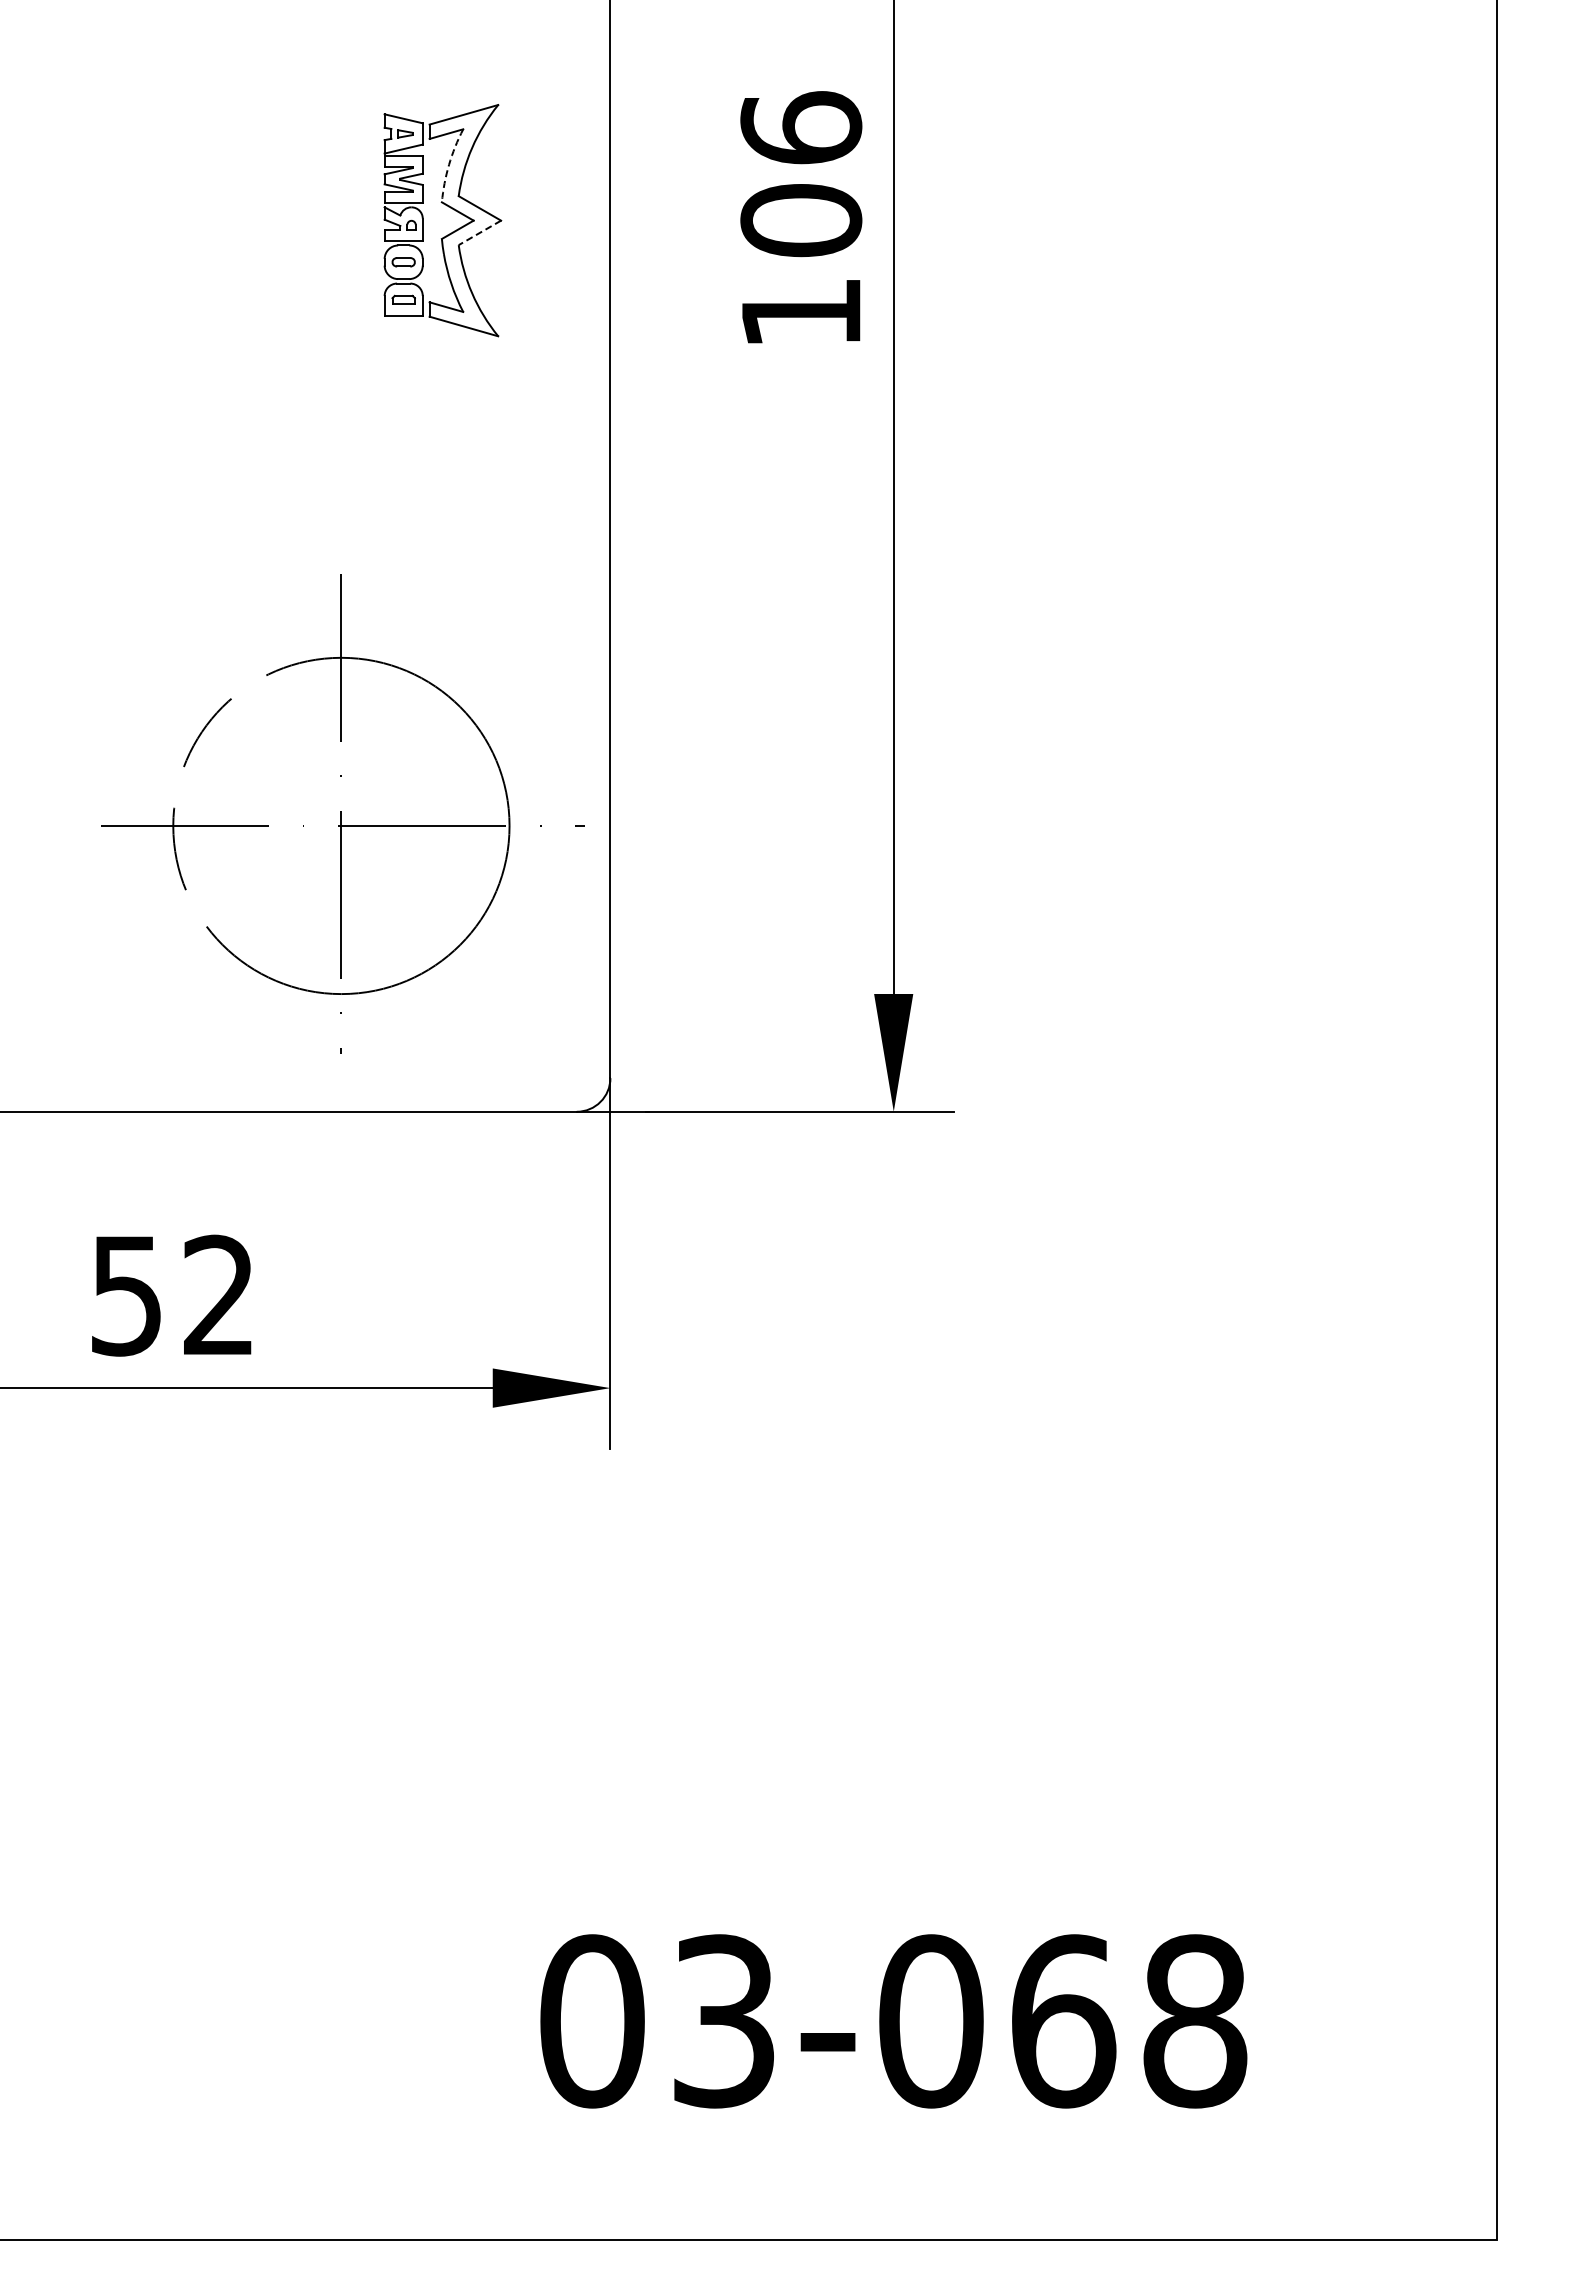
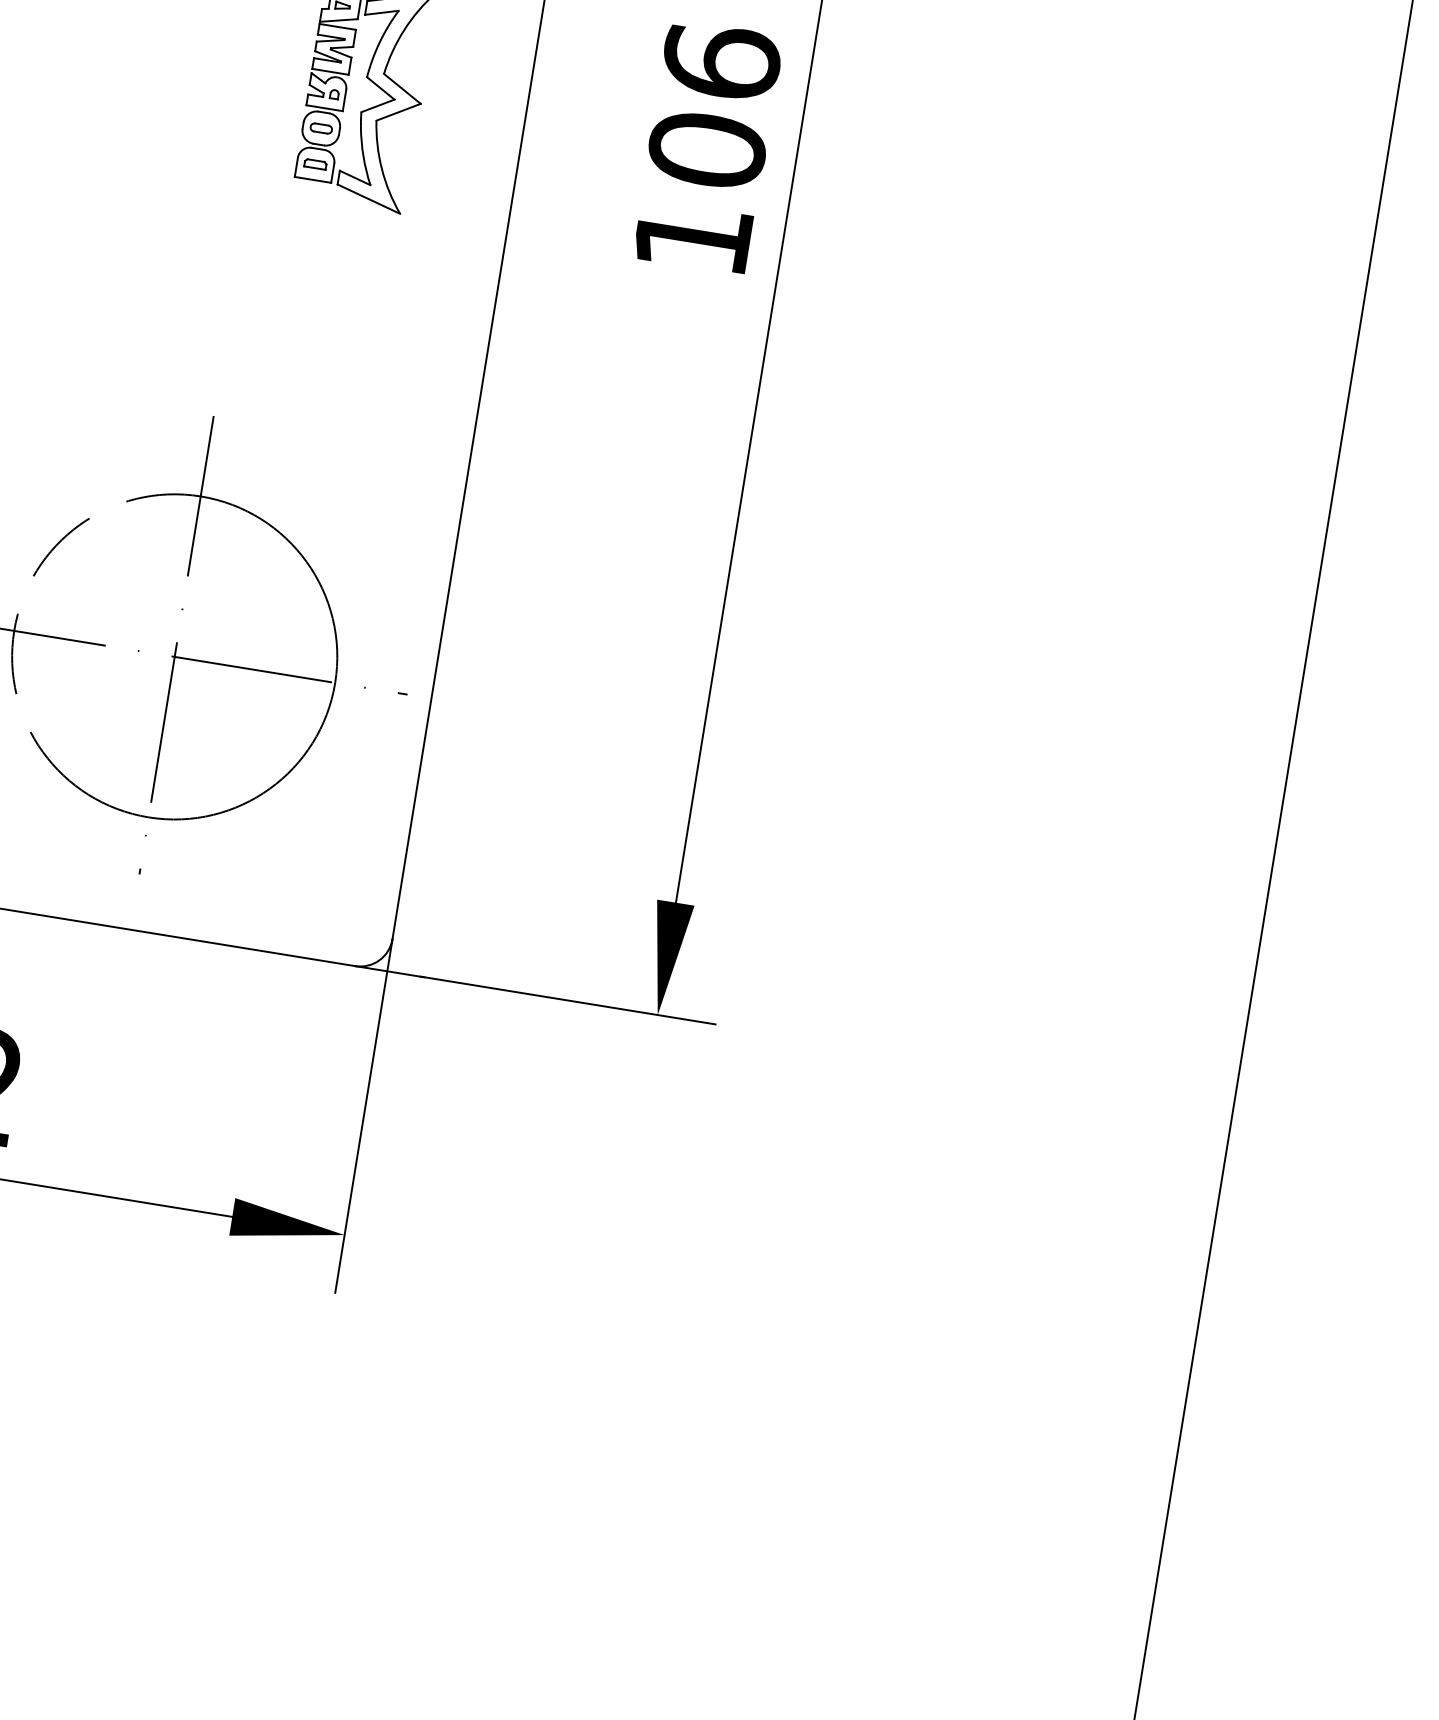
arc: (449, 164) -> (380, 42), dashed -> solid
line: (479, 233) -> (398, 112), dashed -> solid

